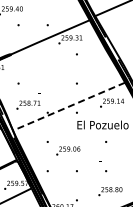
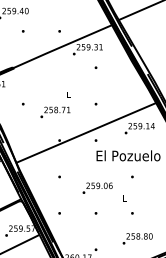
text: (28, 101) -> (55, 107), moved
line: (69, 106) -> (86, 132), dashed -> solid
text: (68, 150) -> (97, 187), moved

